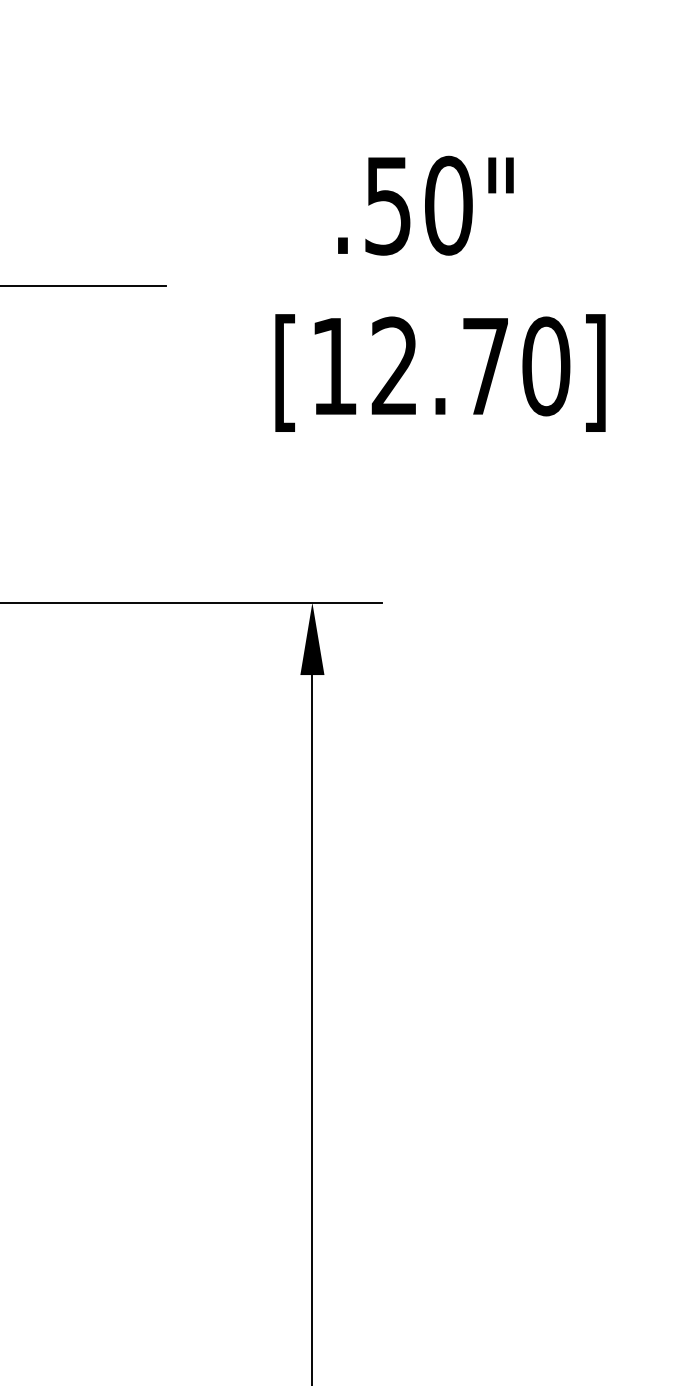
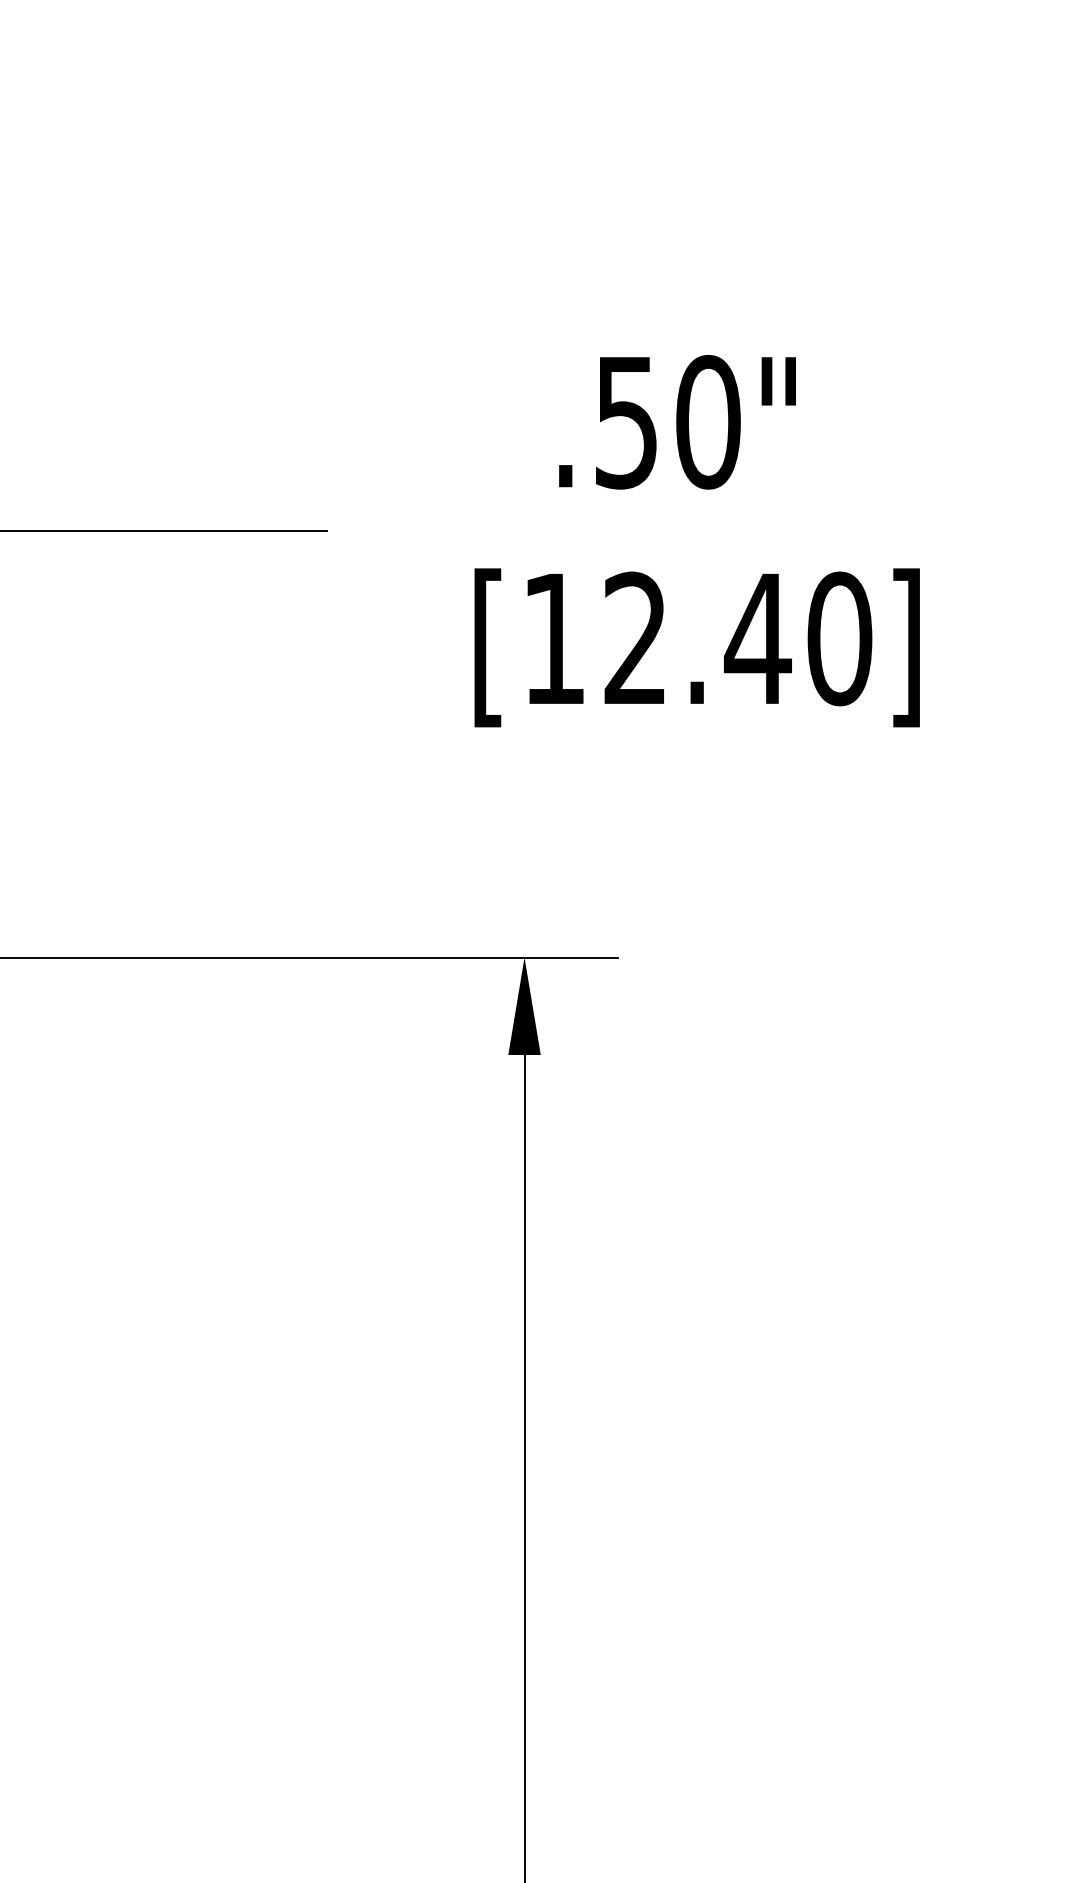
text: (485, 366) -> (757, 638), [12.70] -> [12.40]

